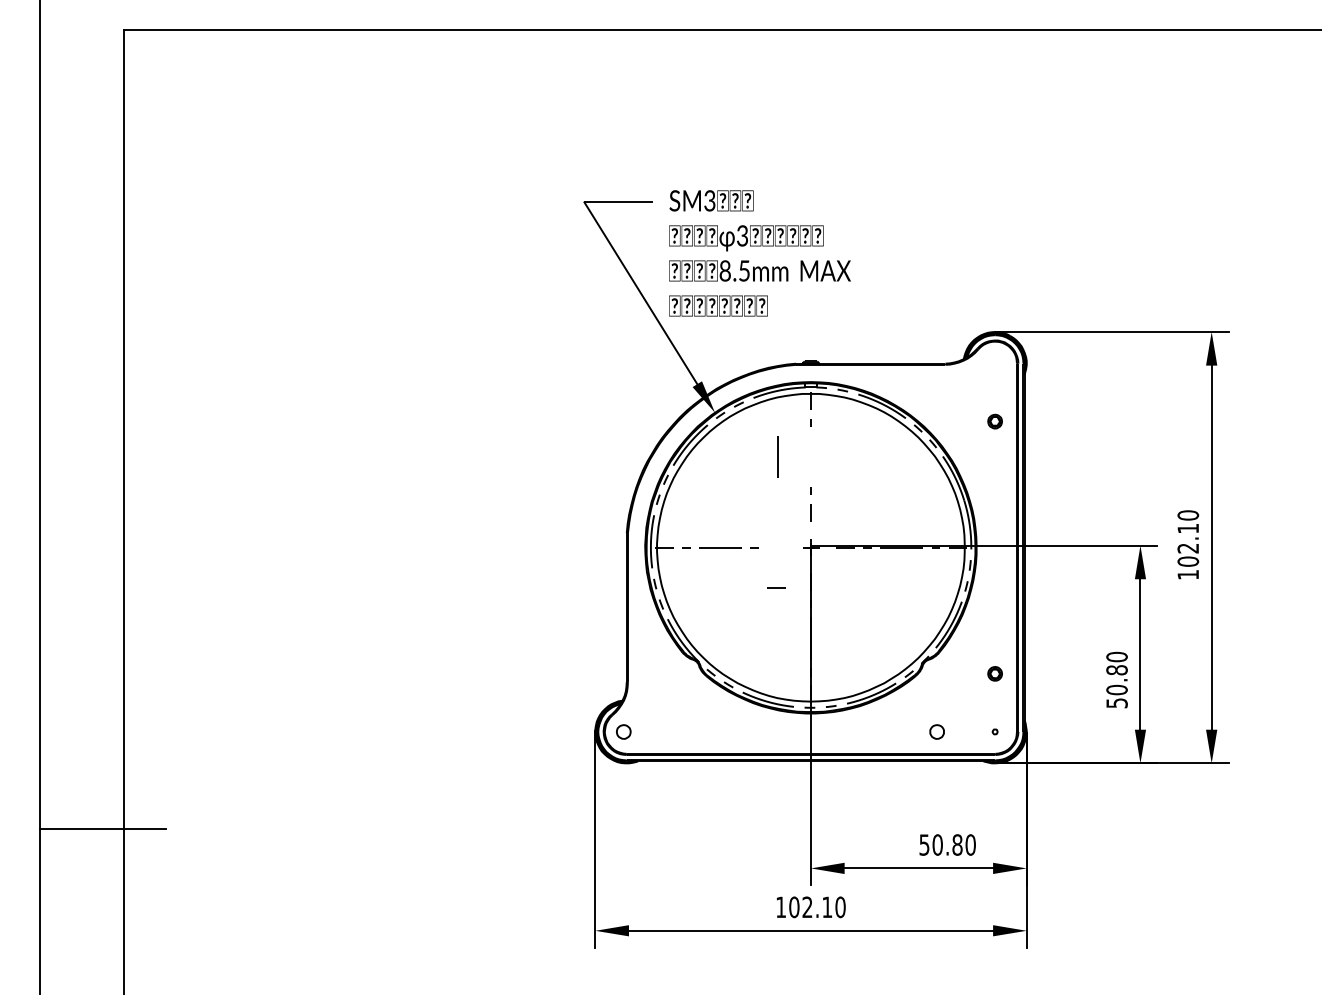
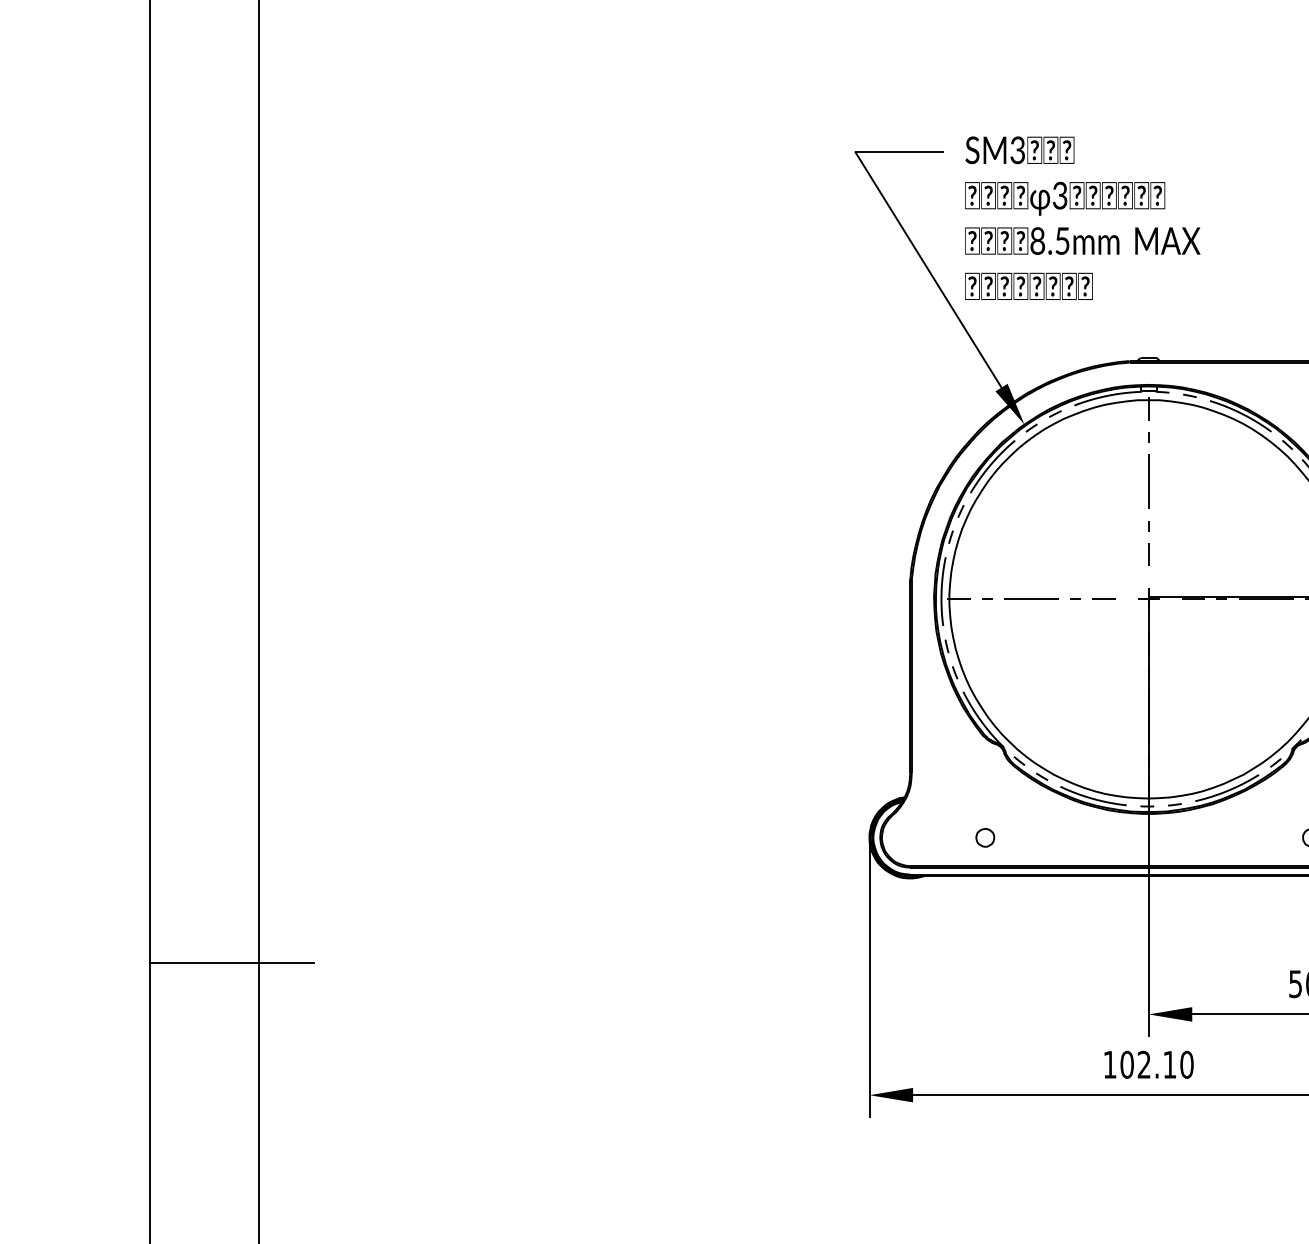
line: (777, 456) -> (1148, 481), moved
line: (776, 587) -> (1104, 599), moved
part: (623, 731) -> (984, 837), moved

